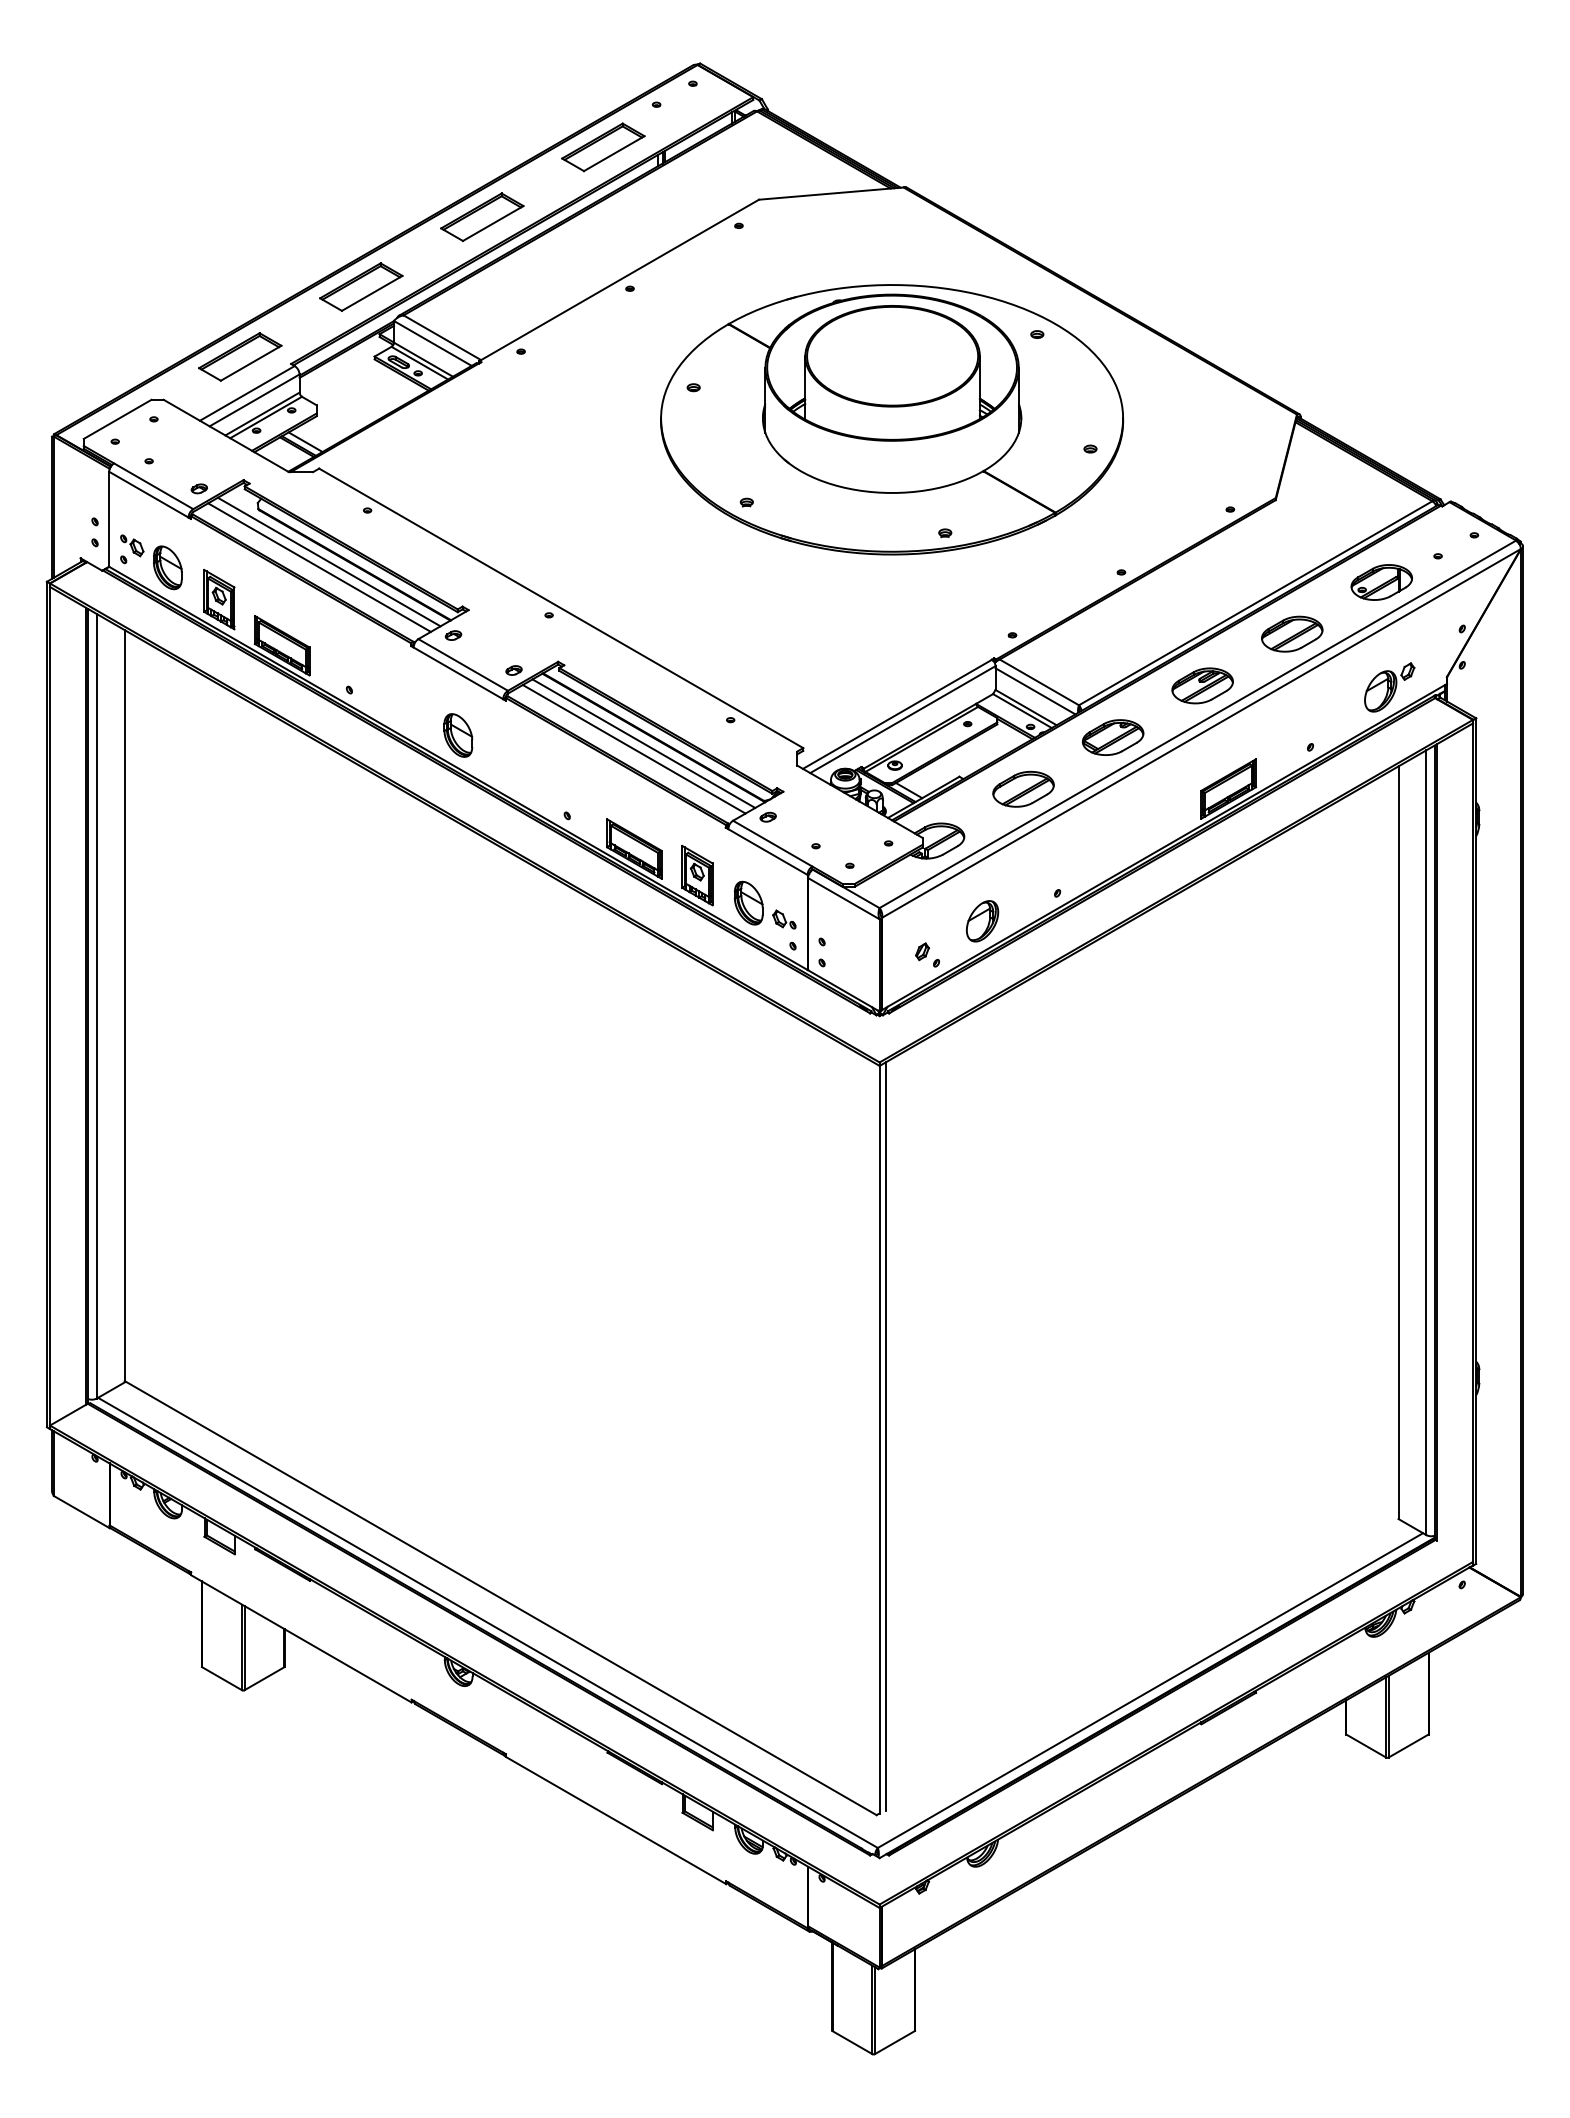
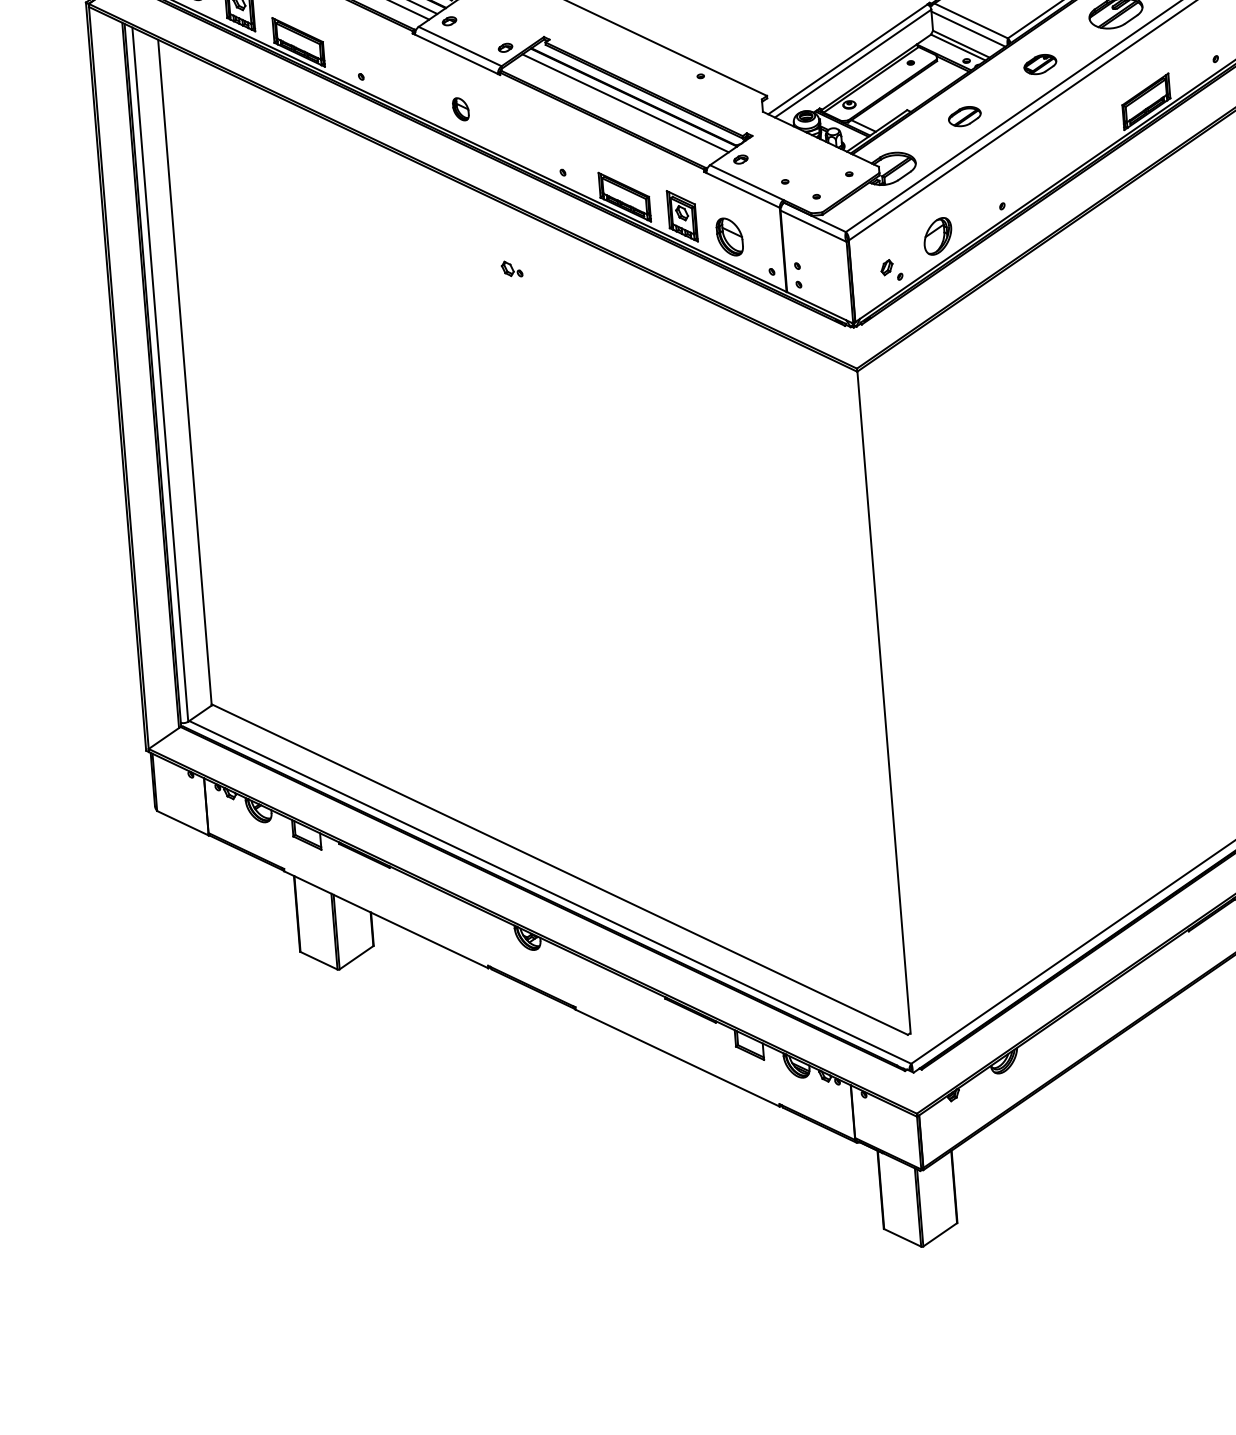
part: (458, 735) -> (461, 109), size x0.6
part: (1112, 737) -> (1039, 64), size x0.6
line: (633, 749) -> (616, 109), removed
part: (1023, 788) -> (964, 115), size x0.6
part: (784, 919) -> (512, 269), moved
line: (885, 1436) -> (888, 699), removed

